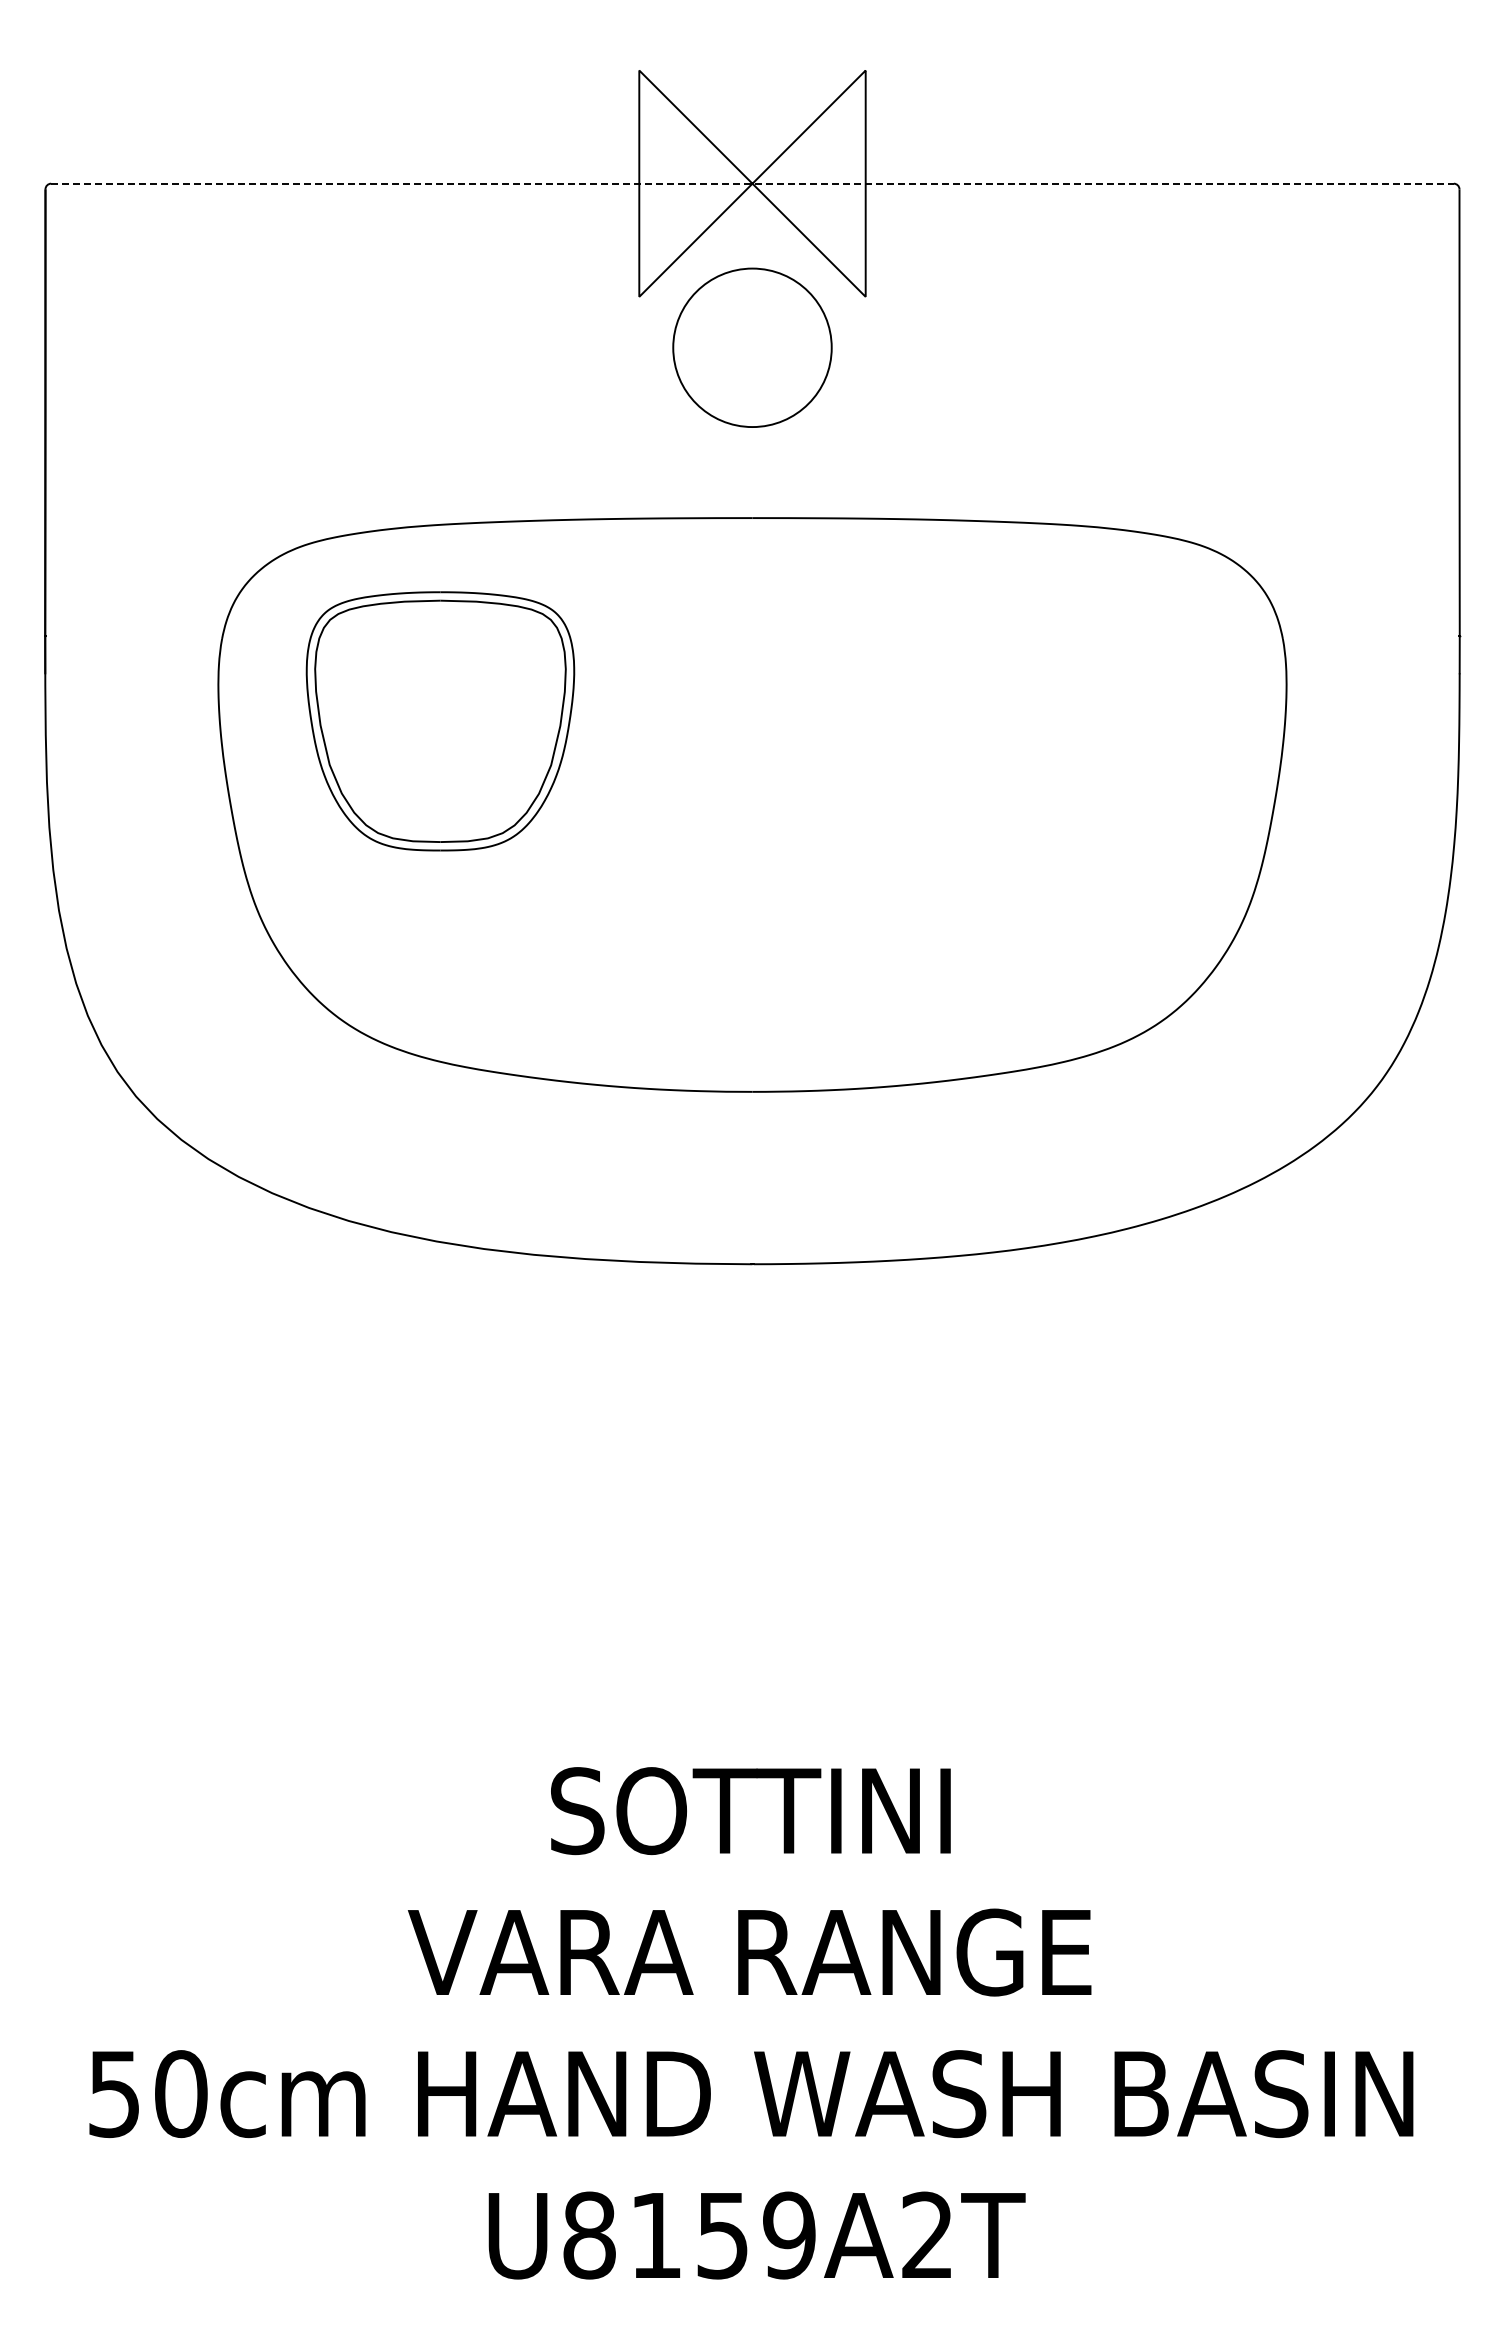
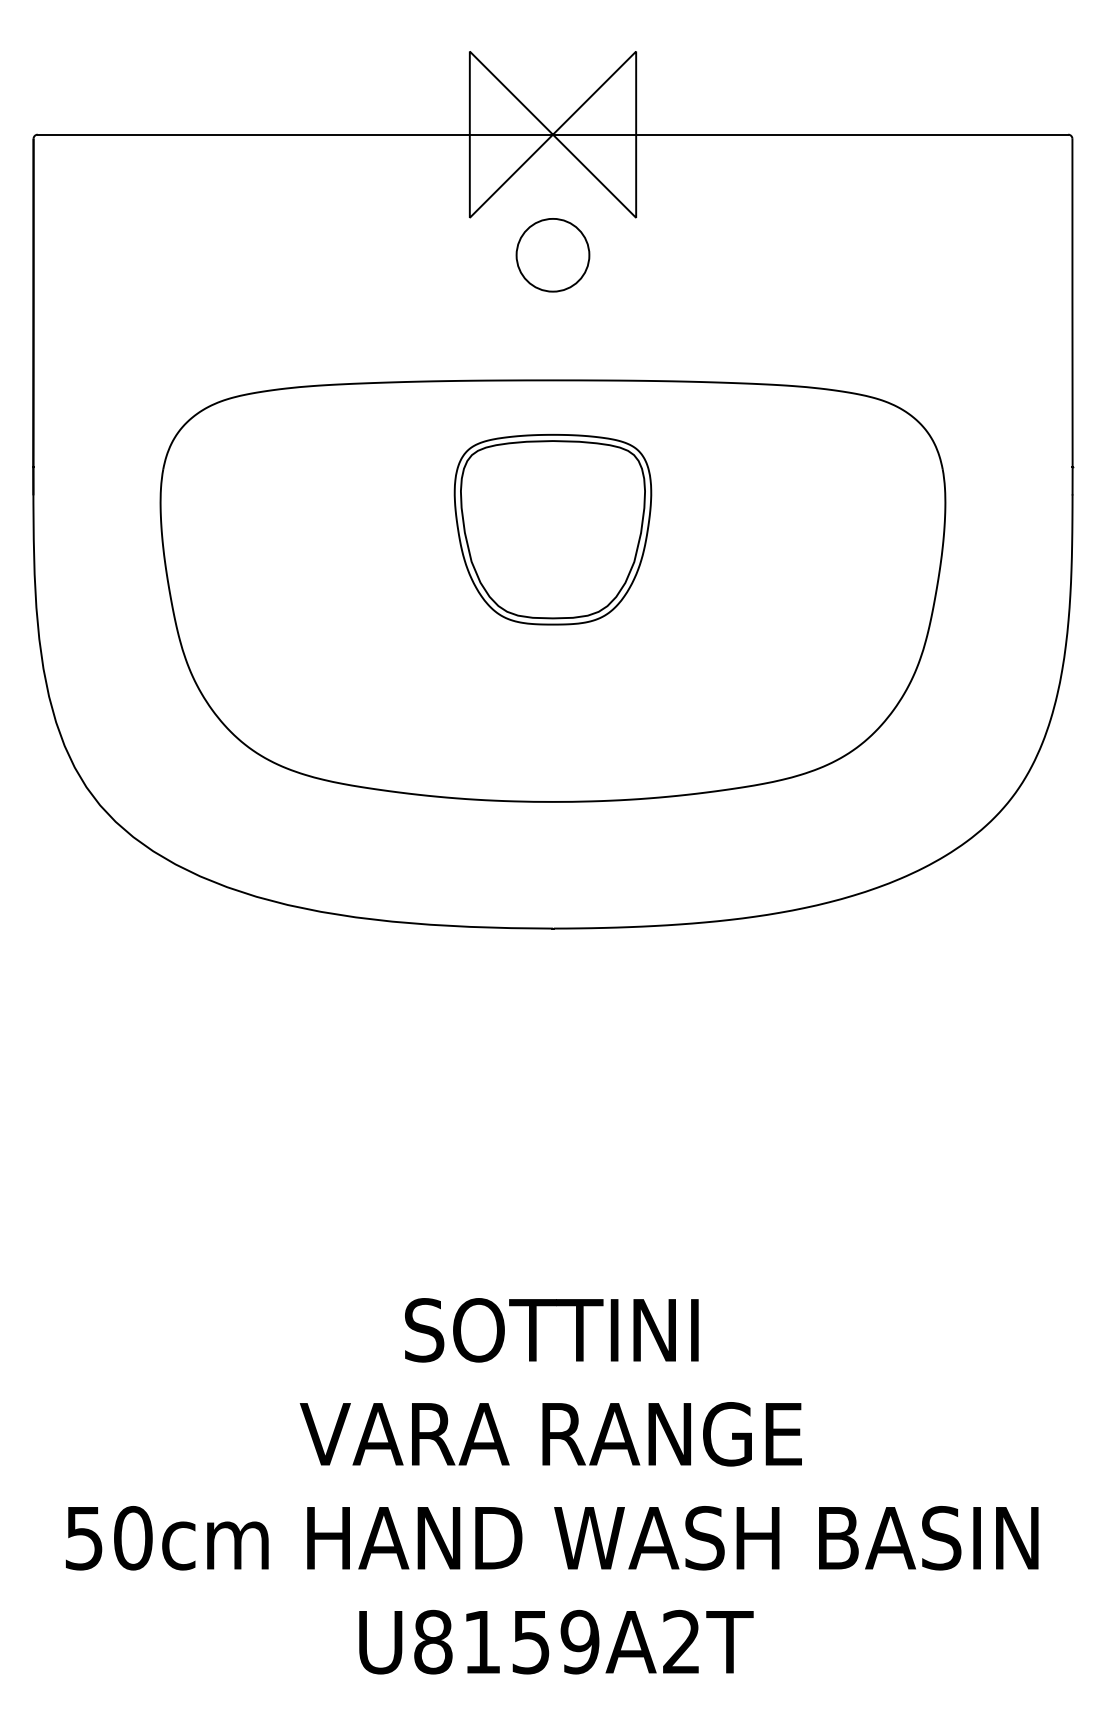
line: (753, 183) -> (553, 134), dashed -> solid
circle: (752, 347) -> (553, 255), size x0.62
part: (440, 721) -> (553, 529), moved

